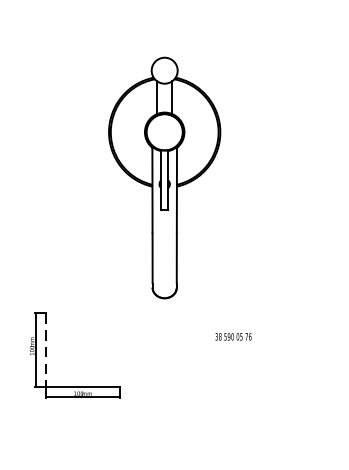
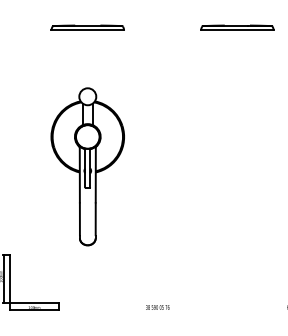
text: (233, 336) -> (157, 307), moved
line: (46, 350) -> (10, 279), dashed -> solid

